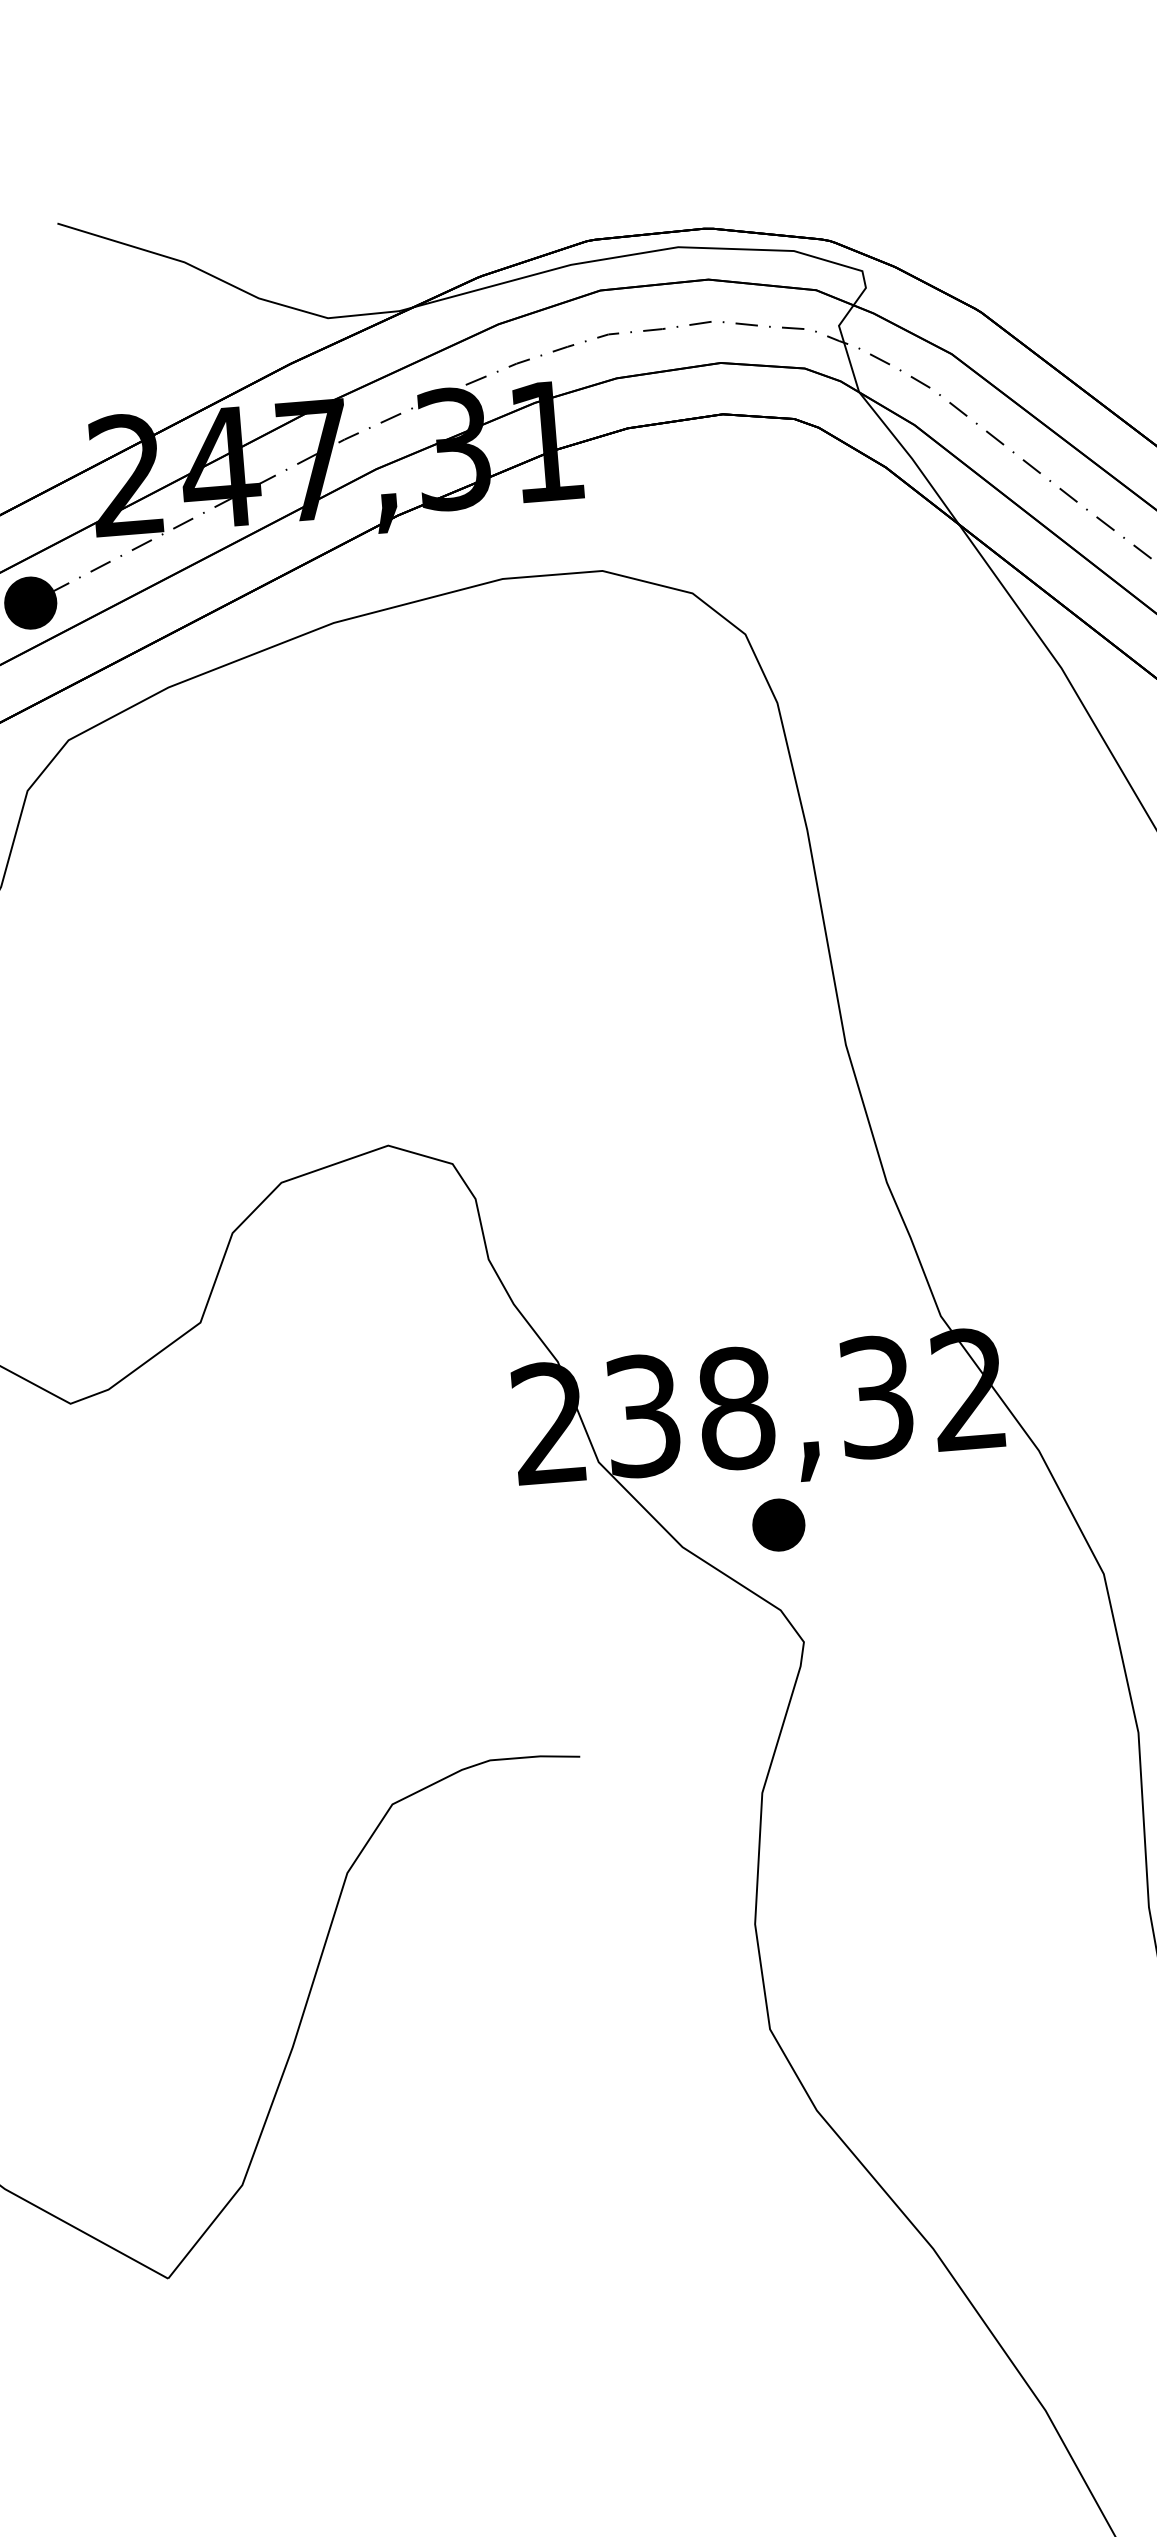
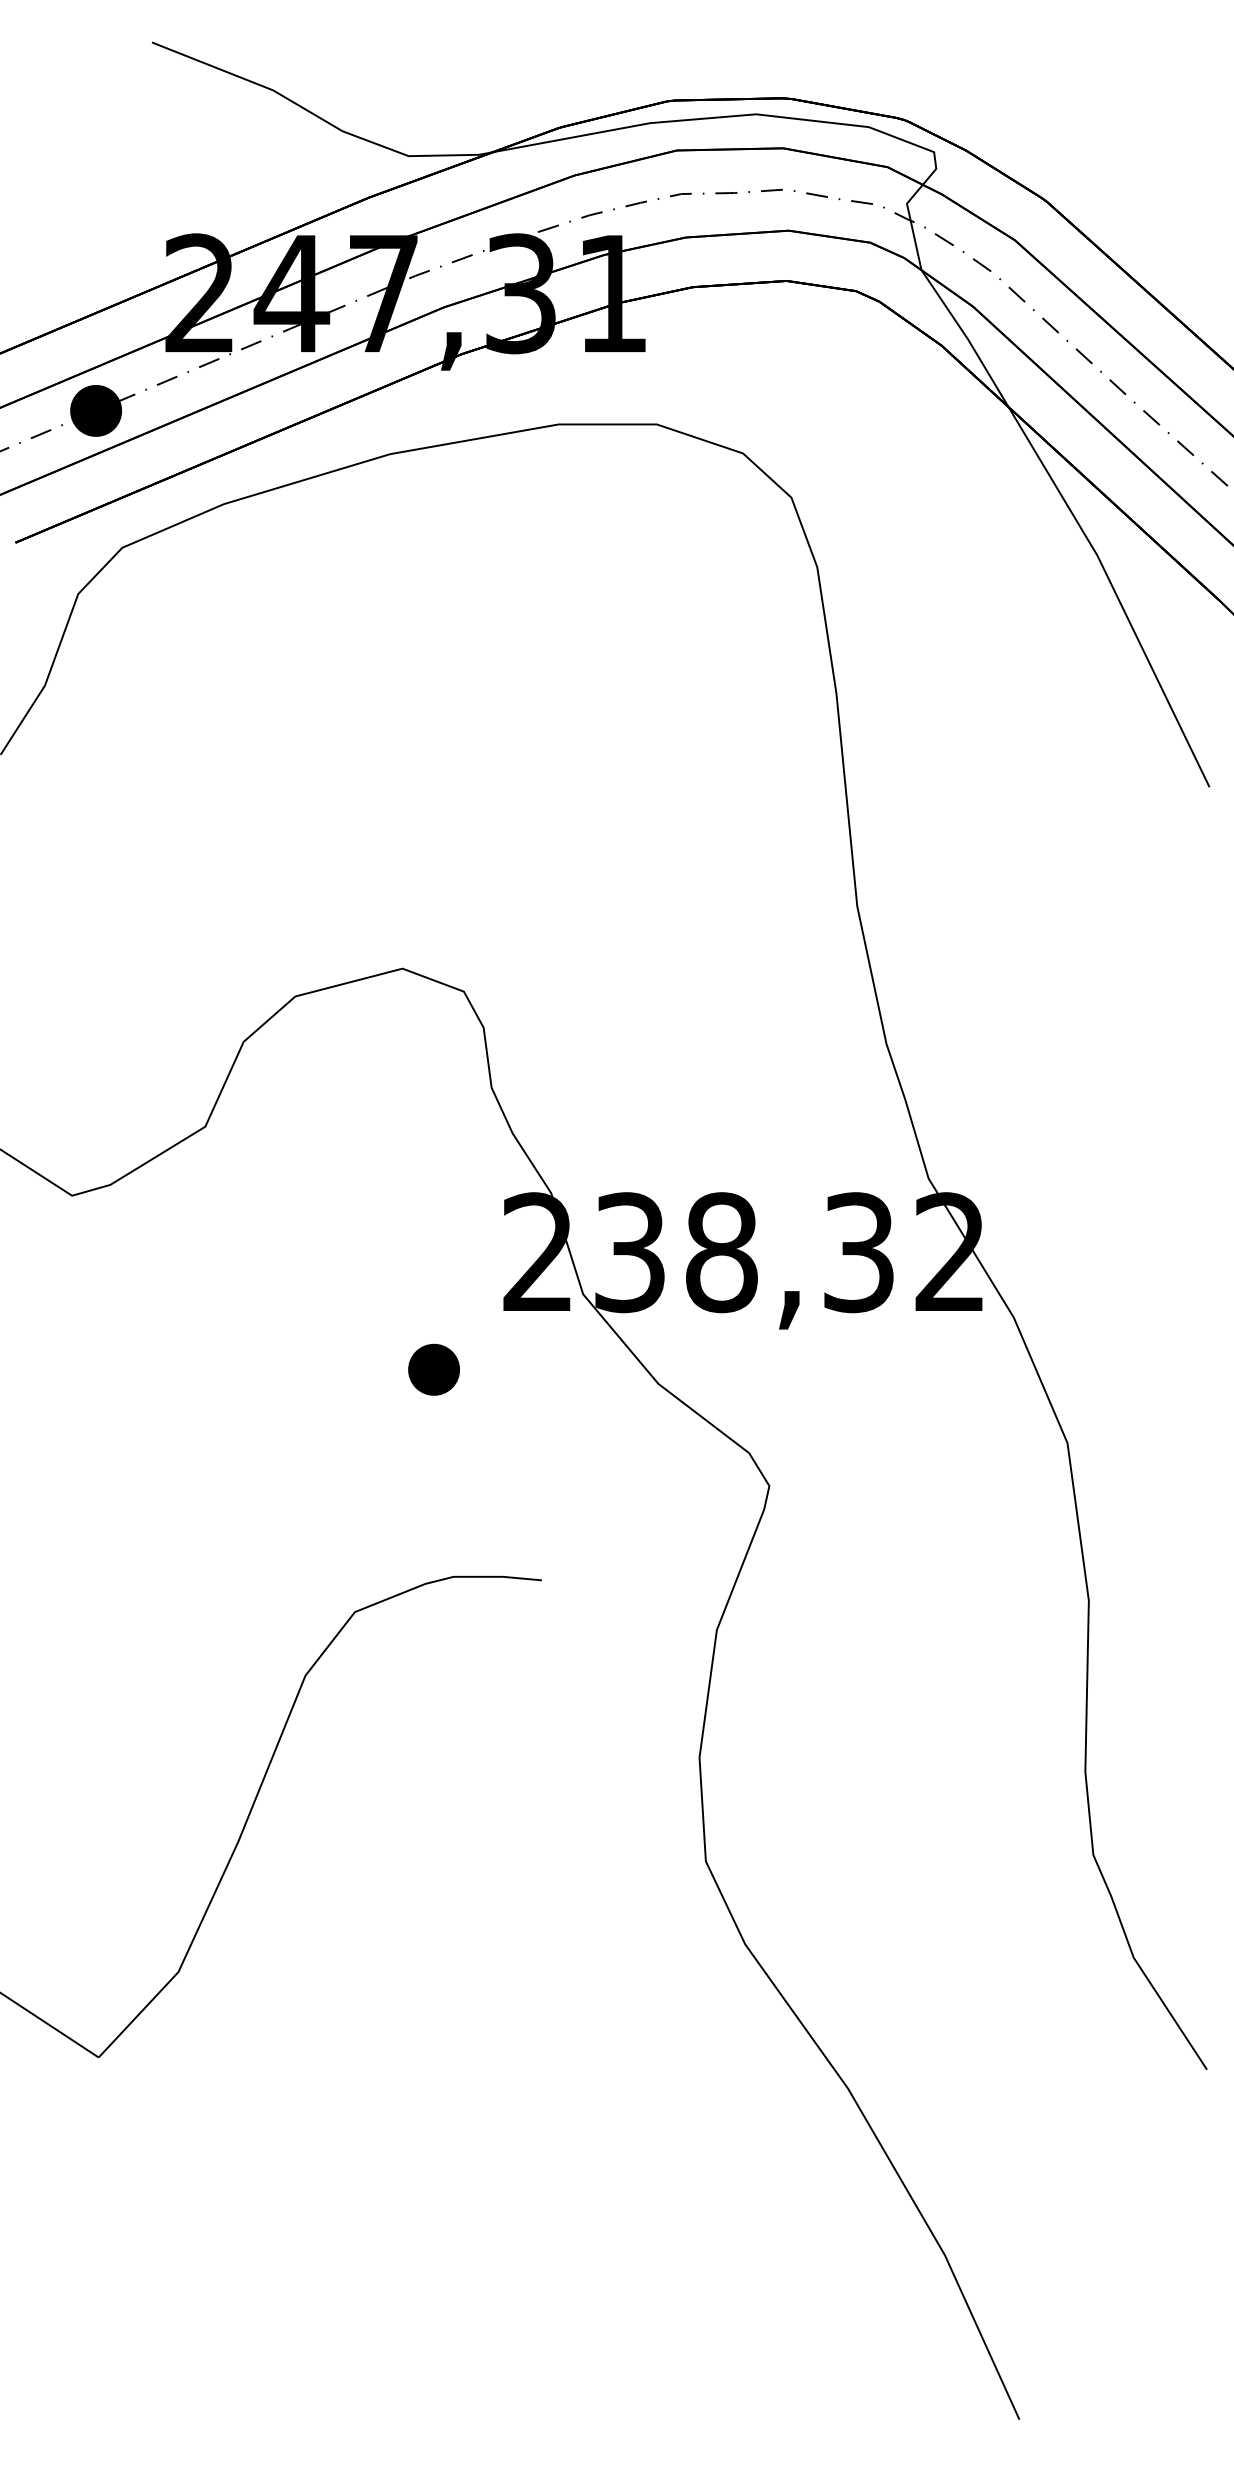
part: (778, 1524) -> (433, 1369), moved

